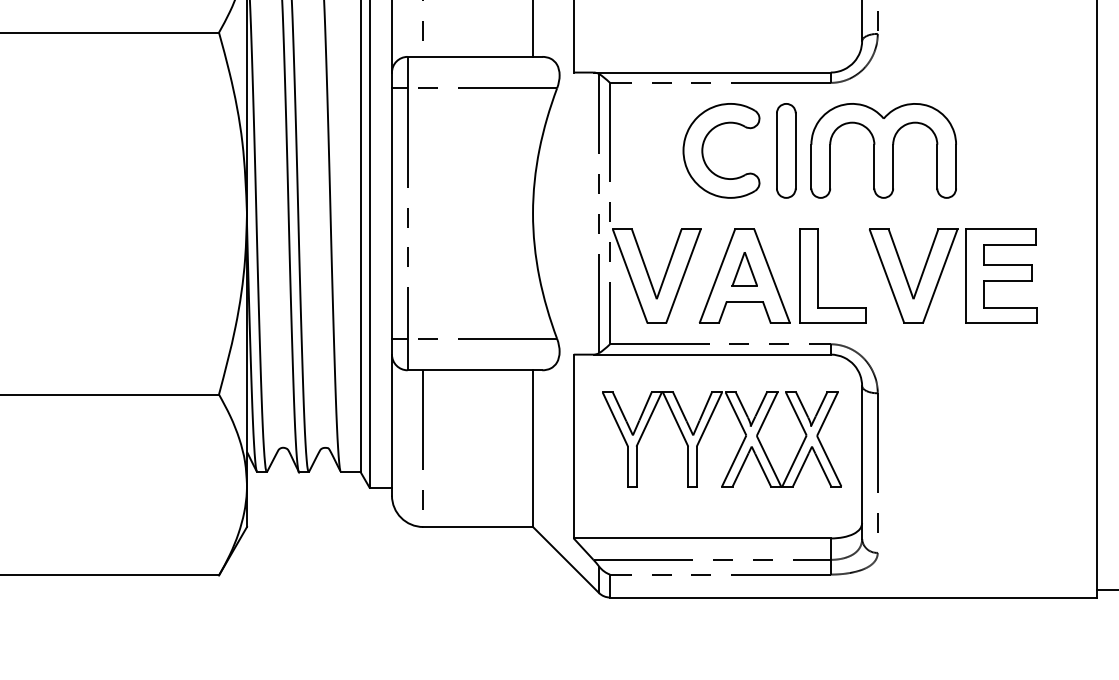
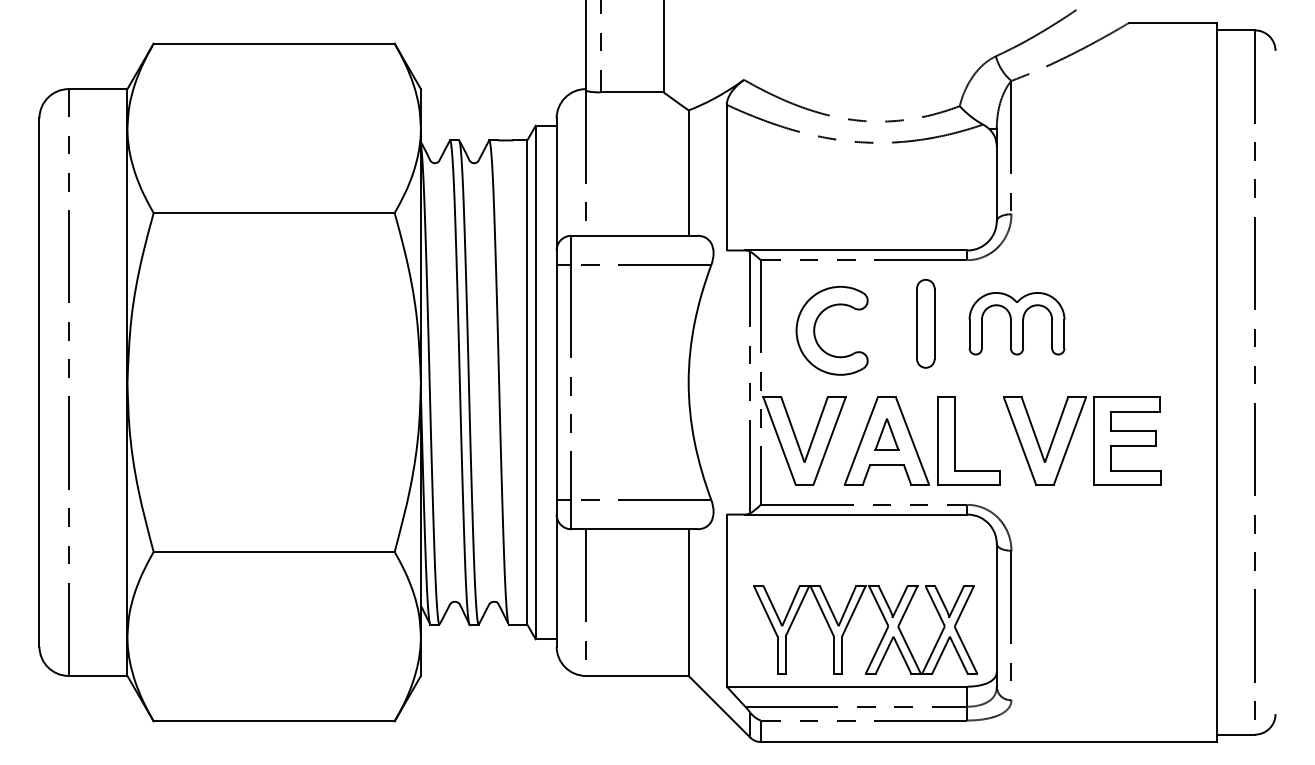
part: (703, 150) -> (815, 330), moved
part: (883, 150) -> (1016, 323), size x0.7
part: (705, 430) -> (850, 621), moved

